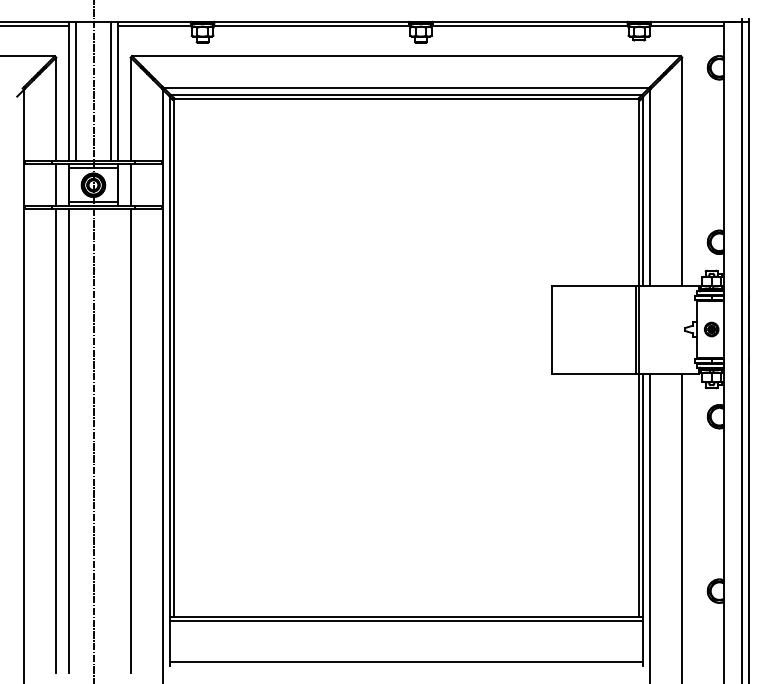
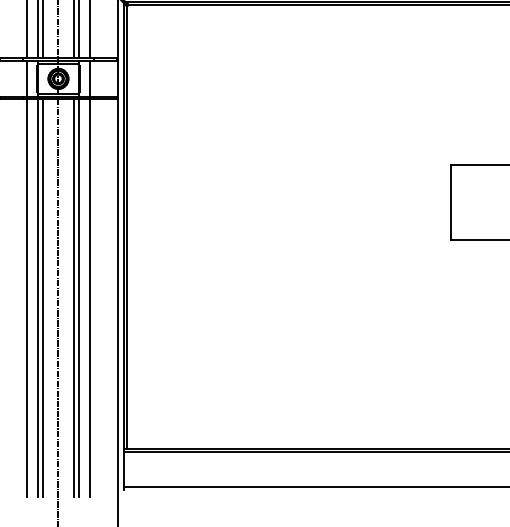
line: (75, 440) -> (43, 297), added
line: (111, 440) -> (73, 297), added
line: (117, 440) -> (79, 297), added

